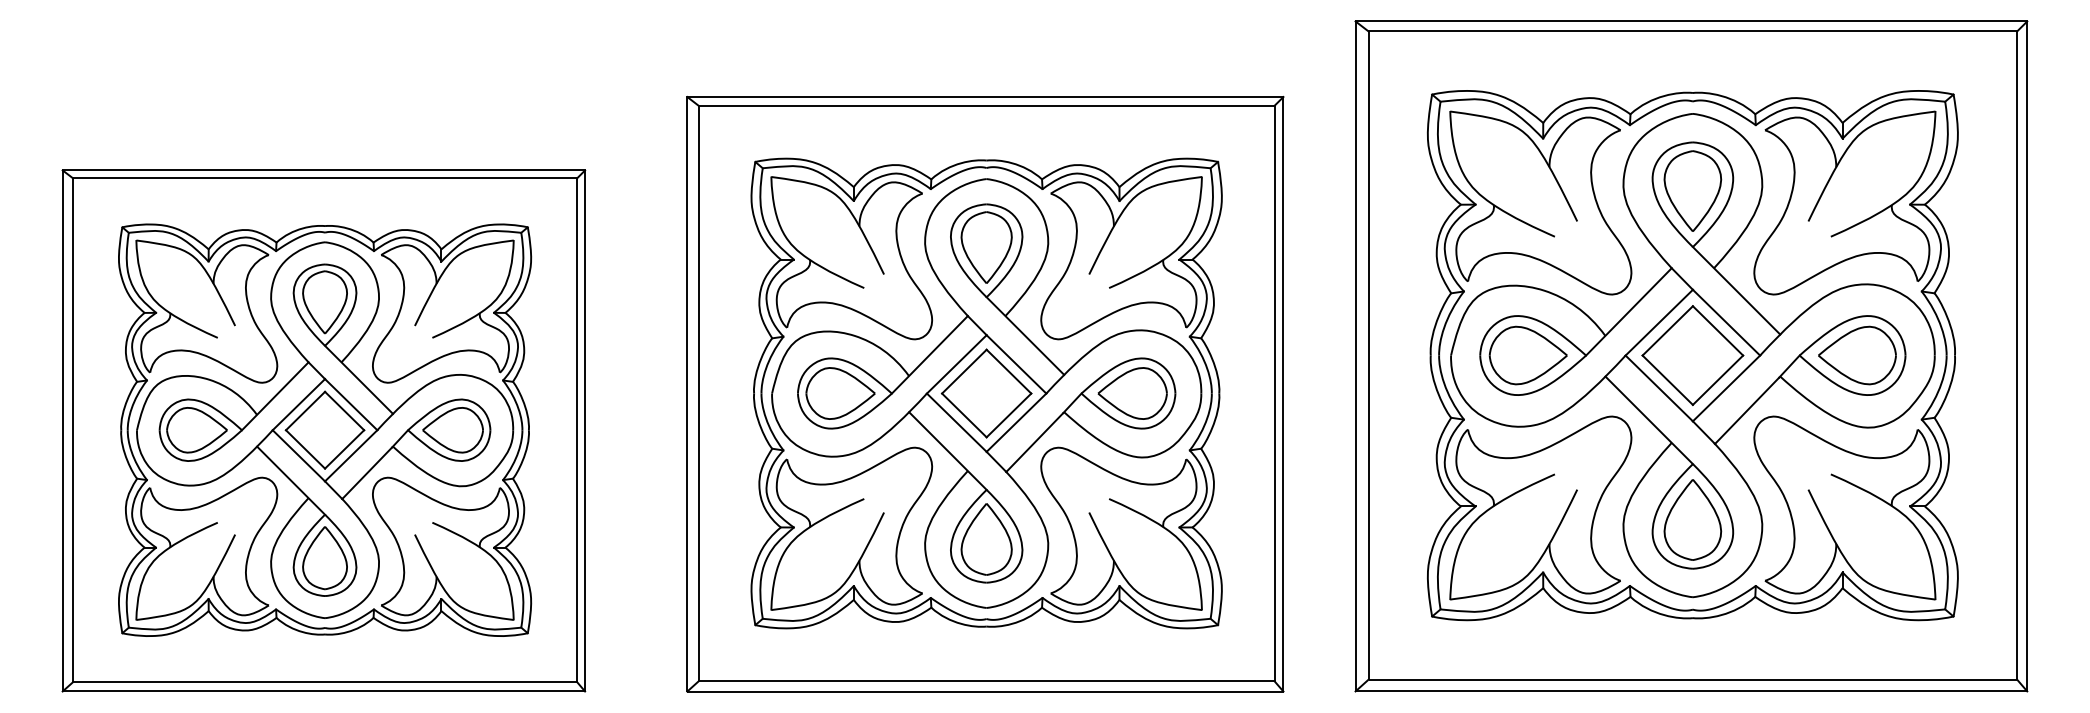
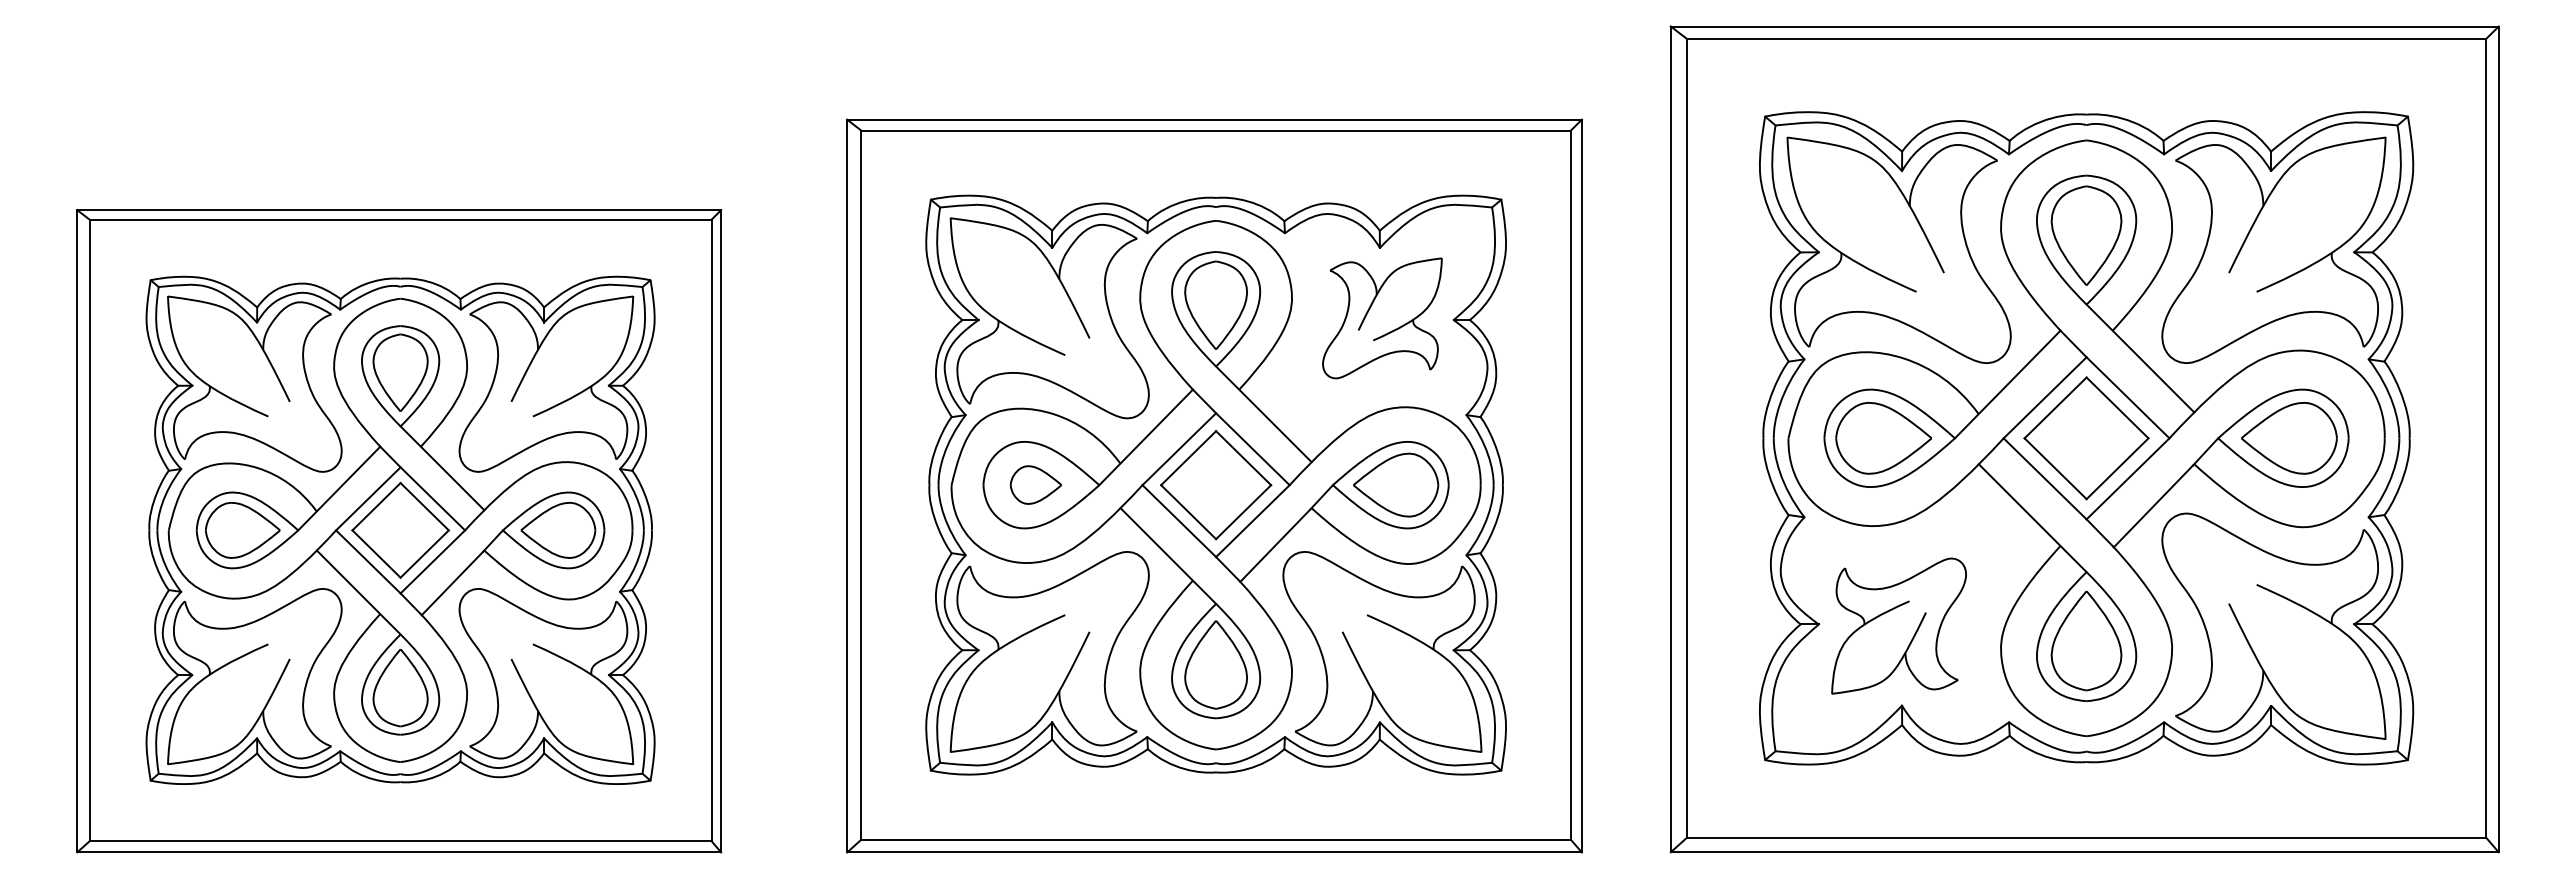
part: (1121, 258) -> (1382, 318), size x0.6
part: (840, 393) -> (1035, 484), size x0.6
part: (1540, 507) -> (1898, 625), size x0.6

